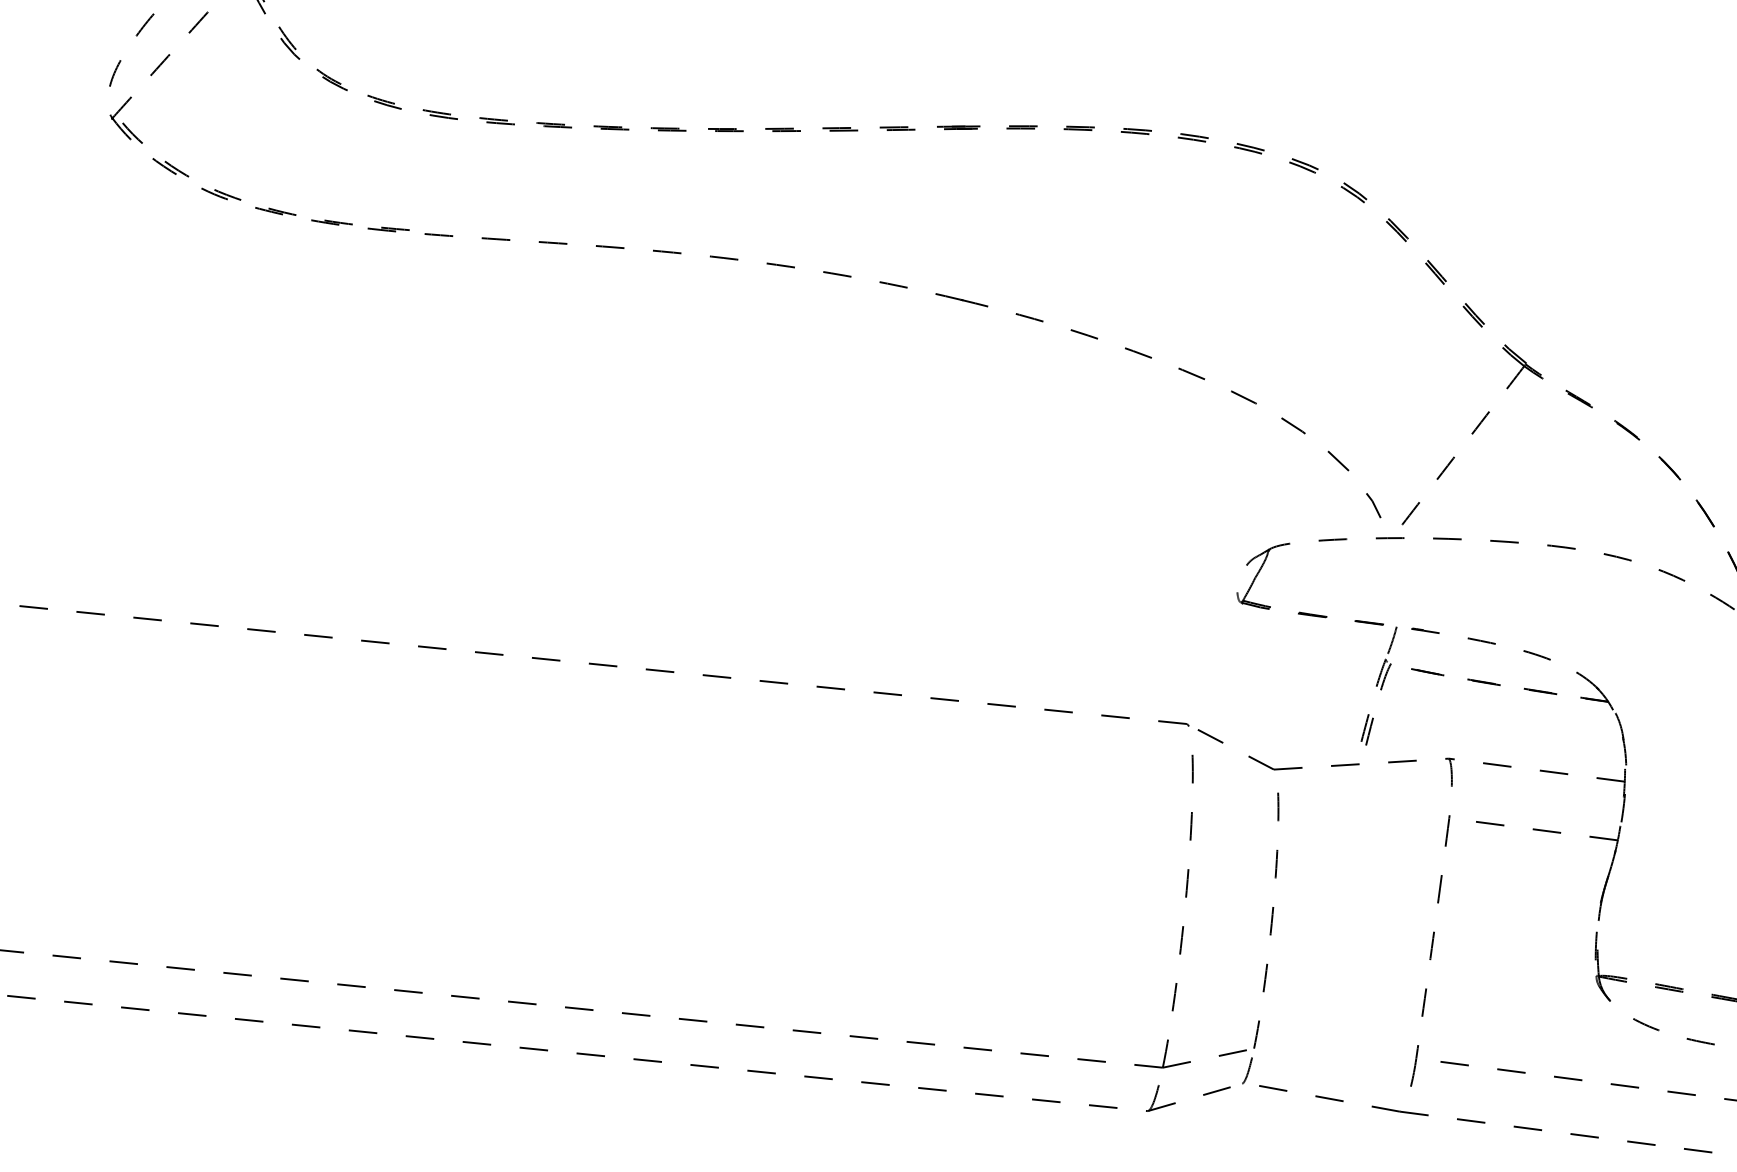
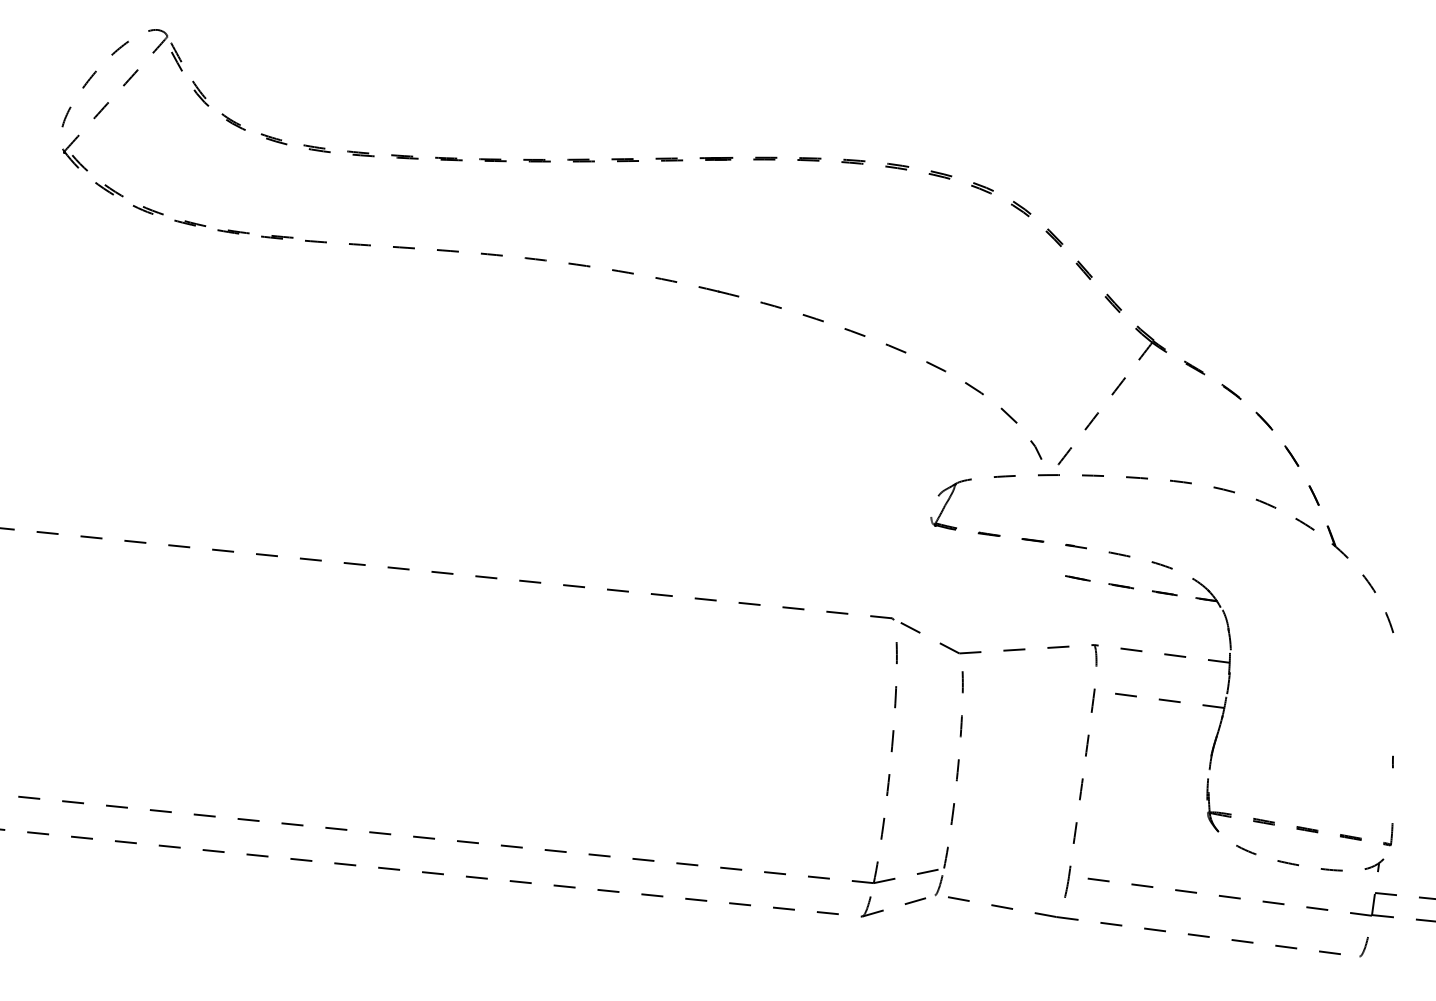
part: (1379, 685) -> (1040, 588), removed

